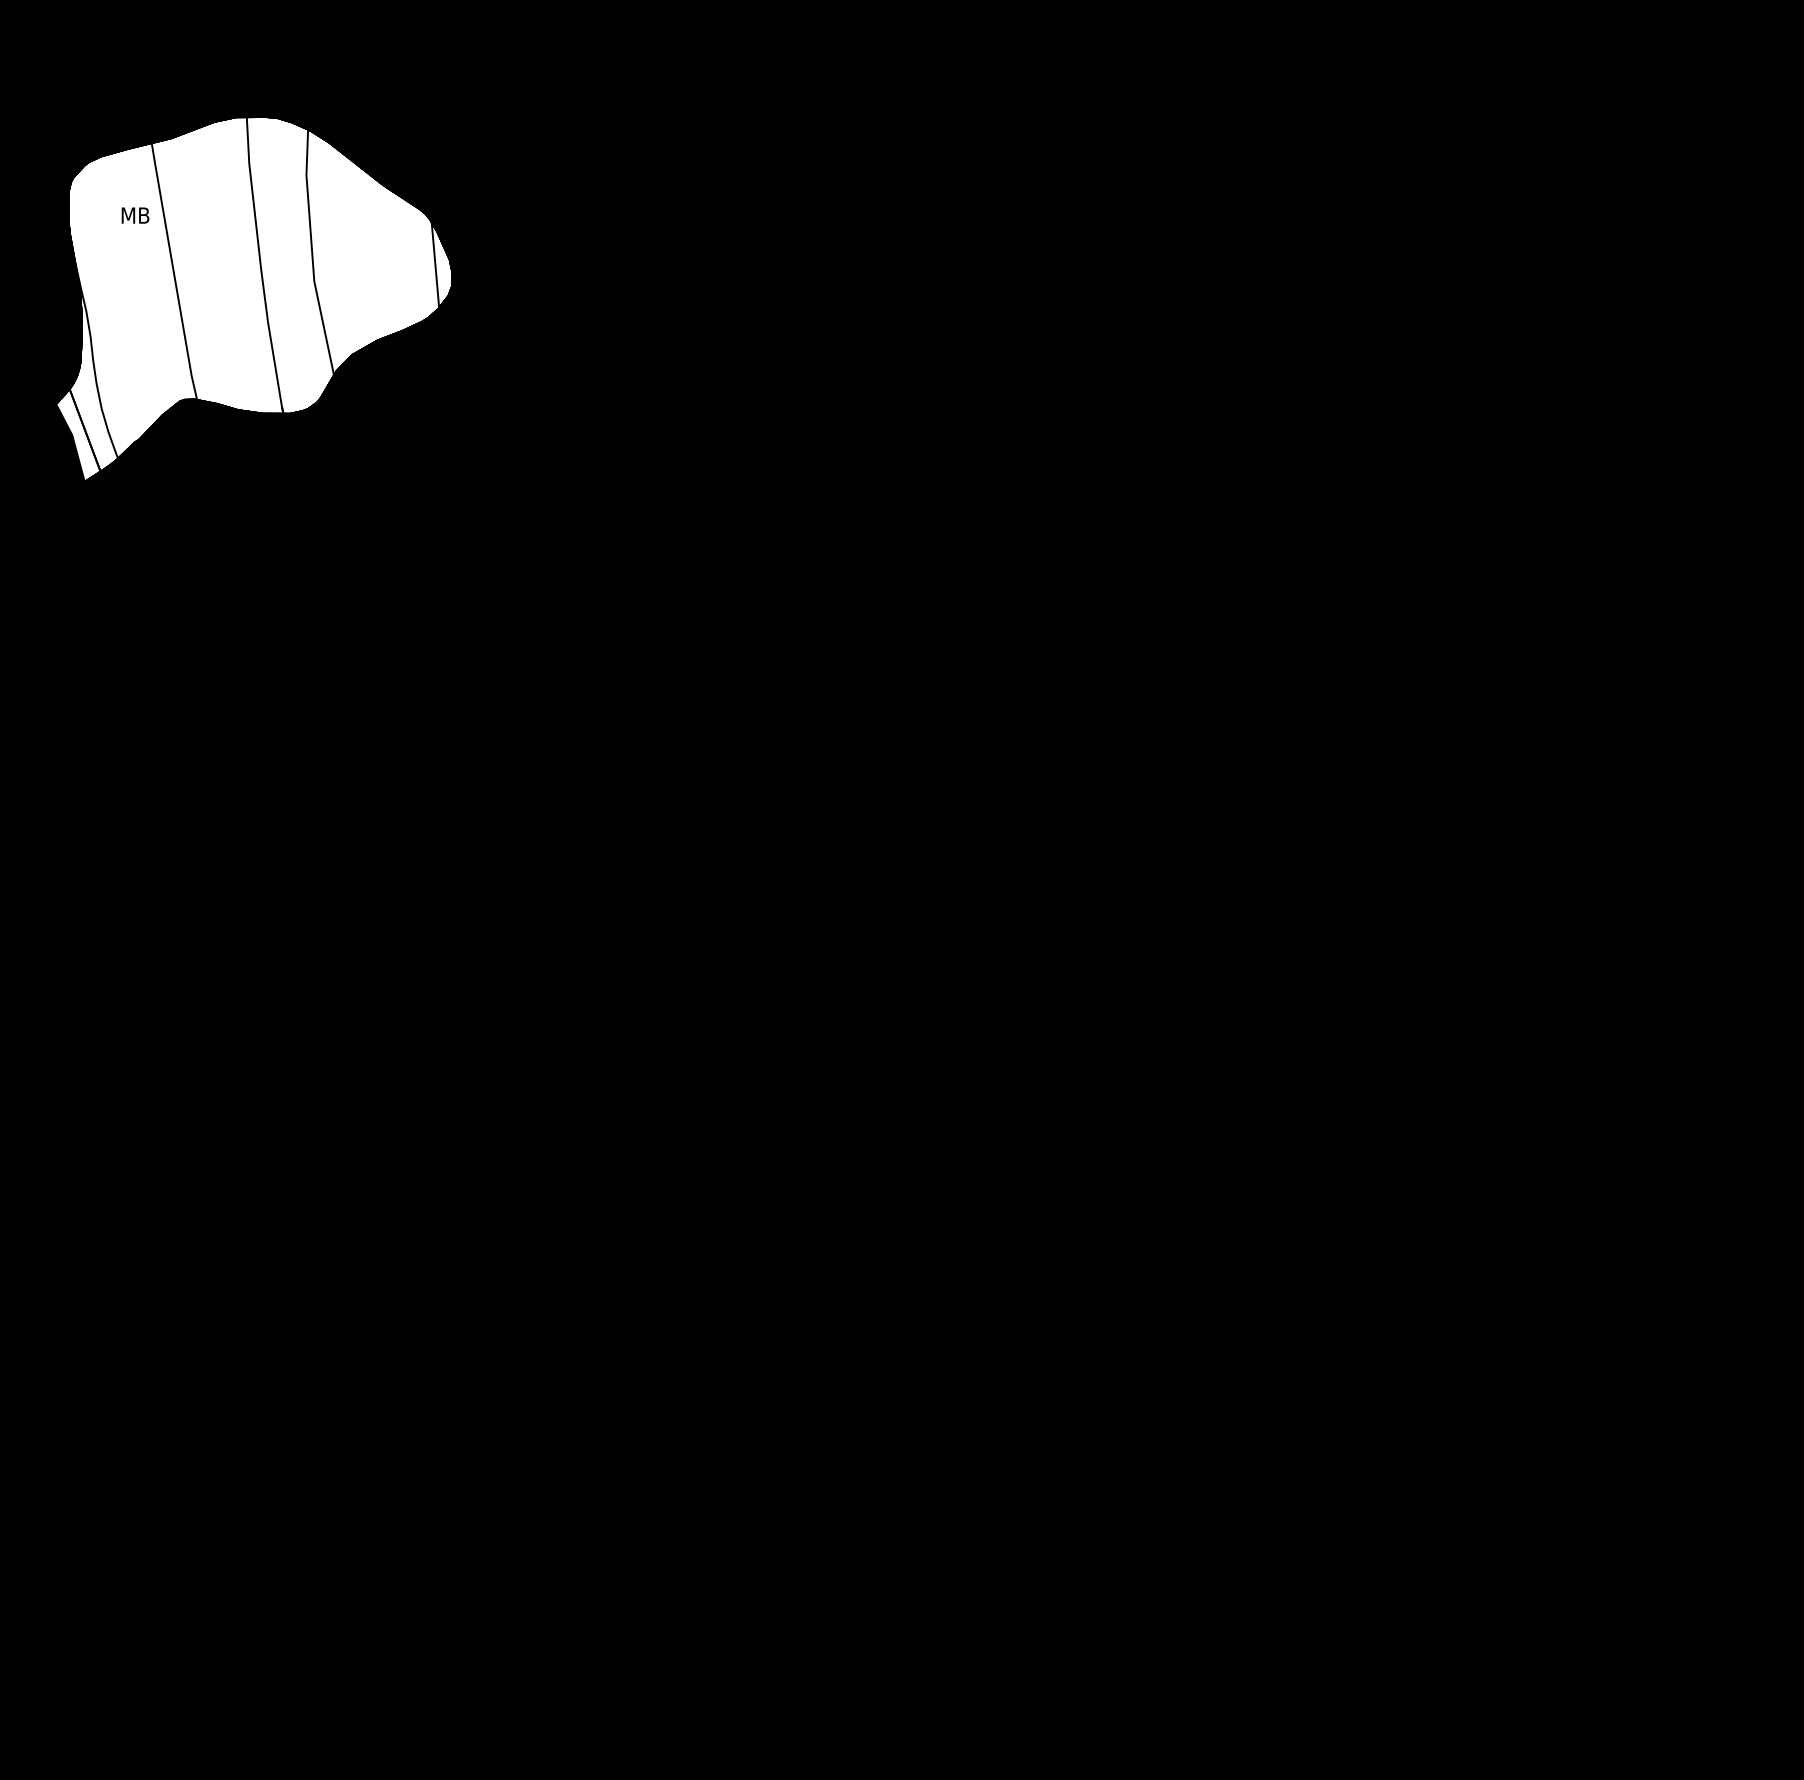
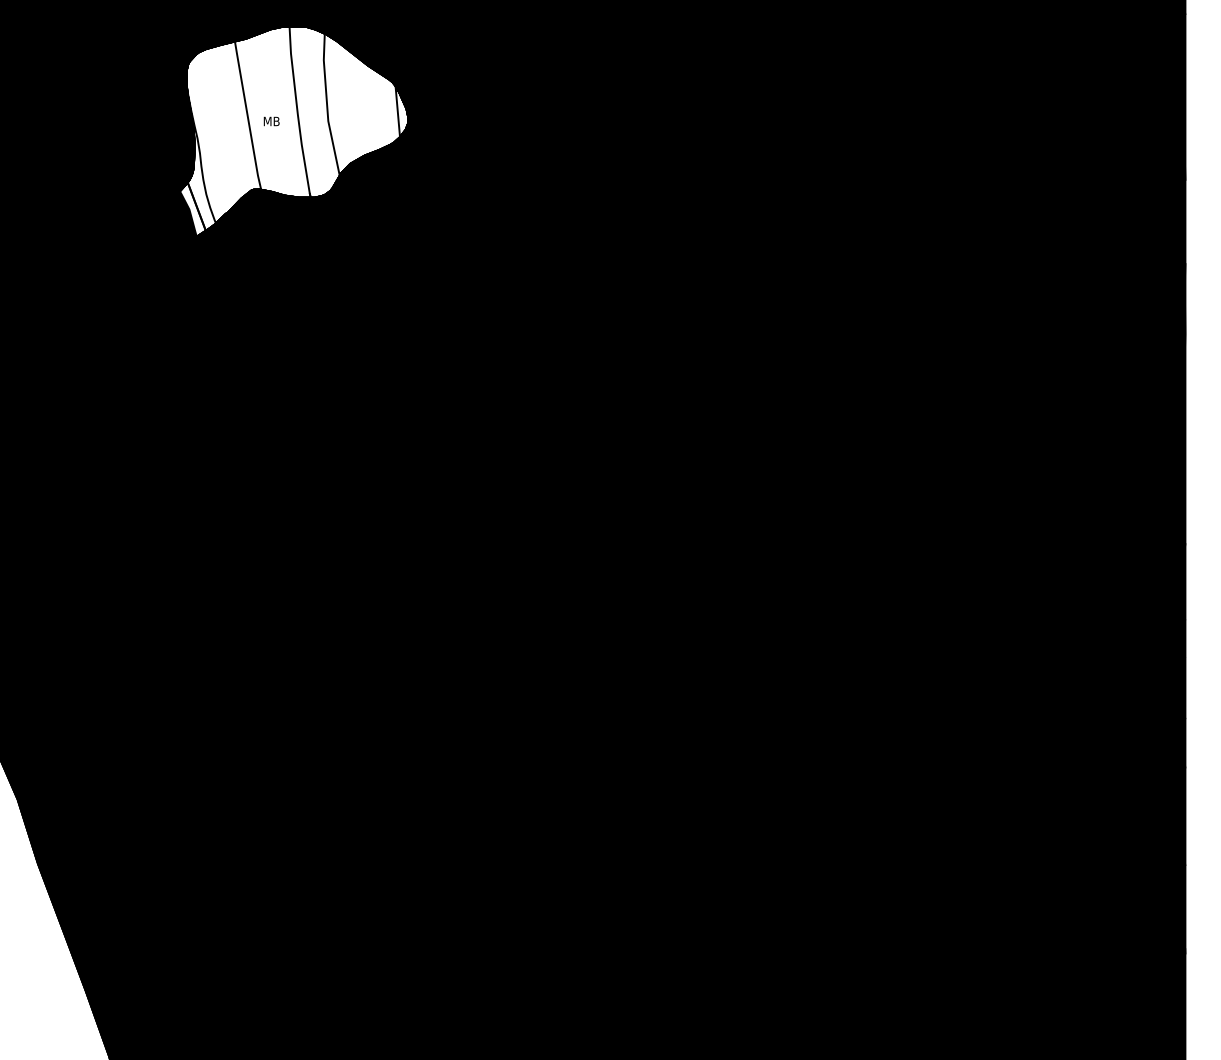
text: (135, 215) -> (271, 121), moved

